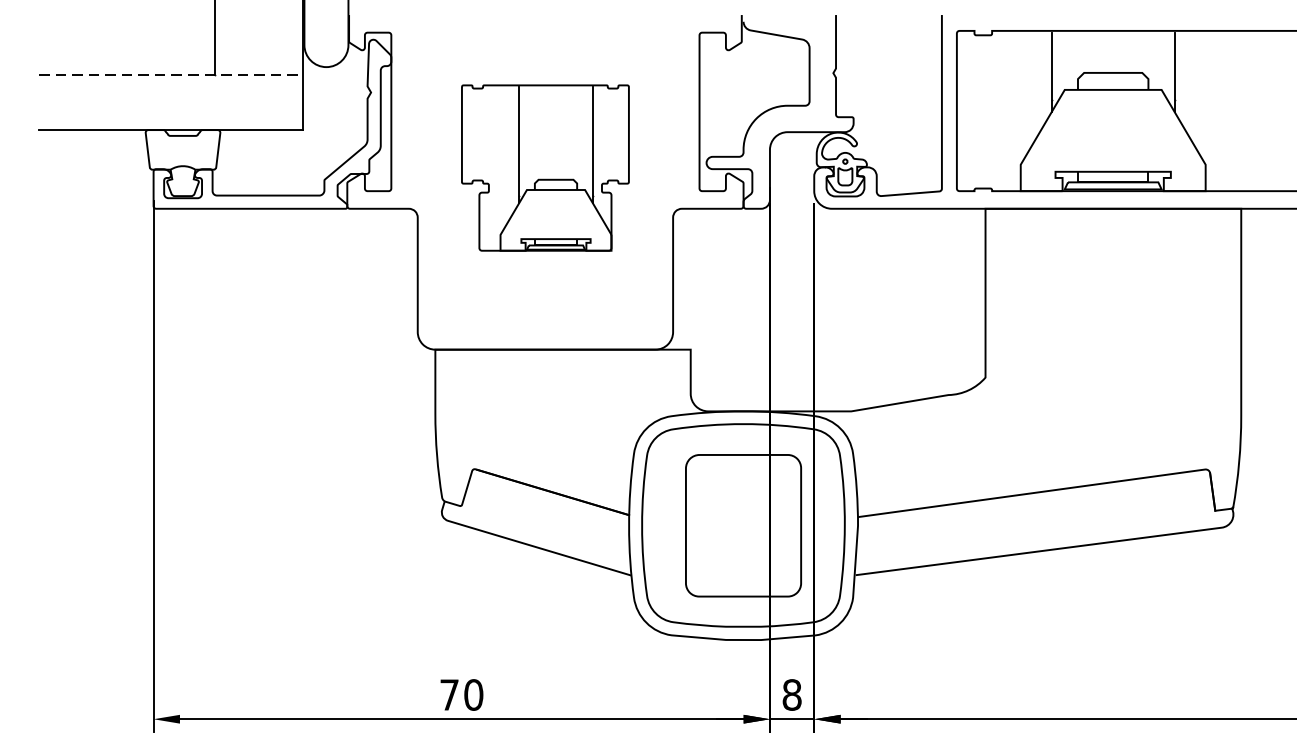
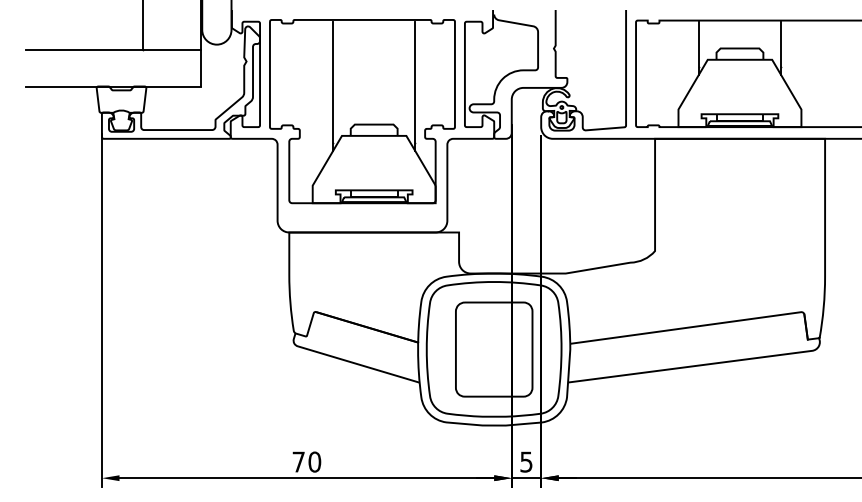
line: (170, 74) -> (113, 49), dashed -> solid
part: (545, 167) -> (362, 111), size x1.67
text: (792, 694) -> (526, 461), 8 -> 5

